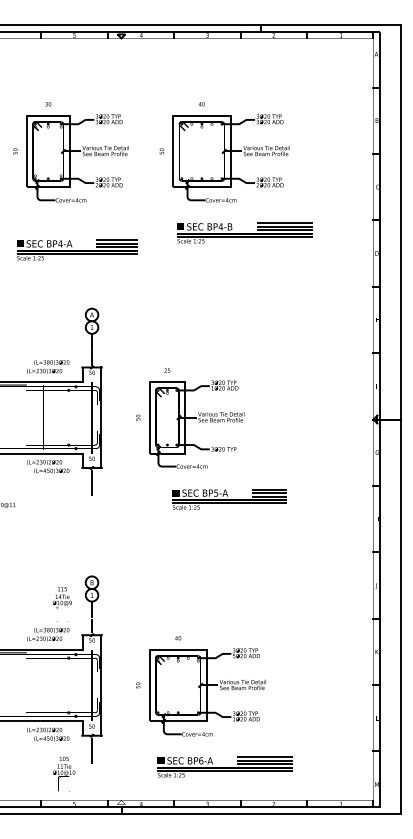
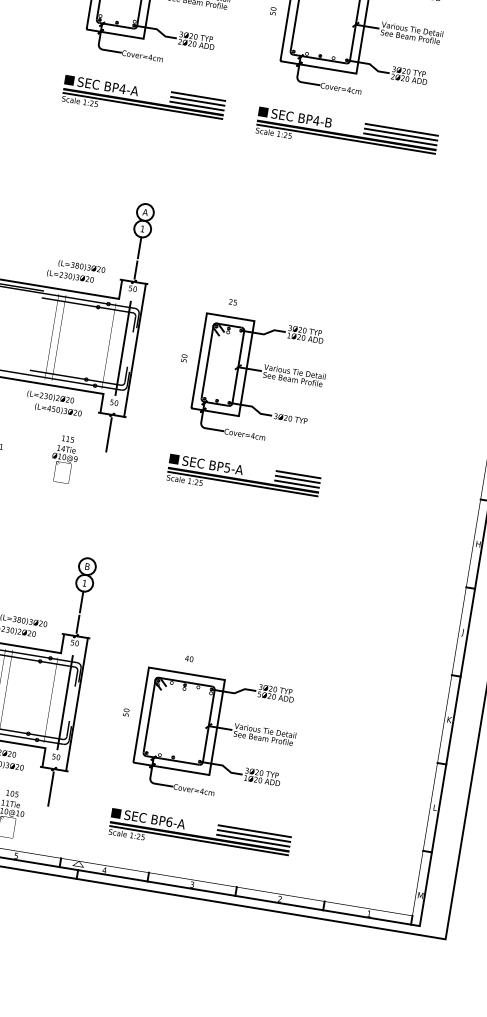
part: (244, 232) -> (346, 133), moved
part: (77, 249) -> (144, 100), moved
part: (229, 499) -> (243, 479), moved
text: (62, 604) -> (64, 459), moved
part: (224, 766) -> (199, 834), moved

